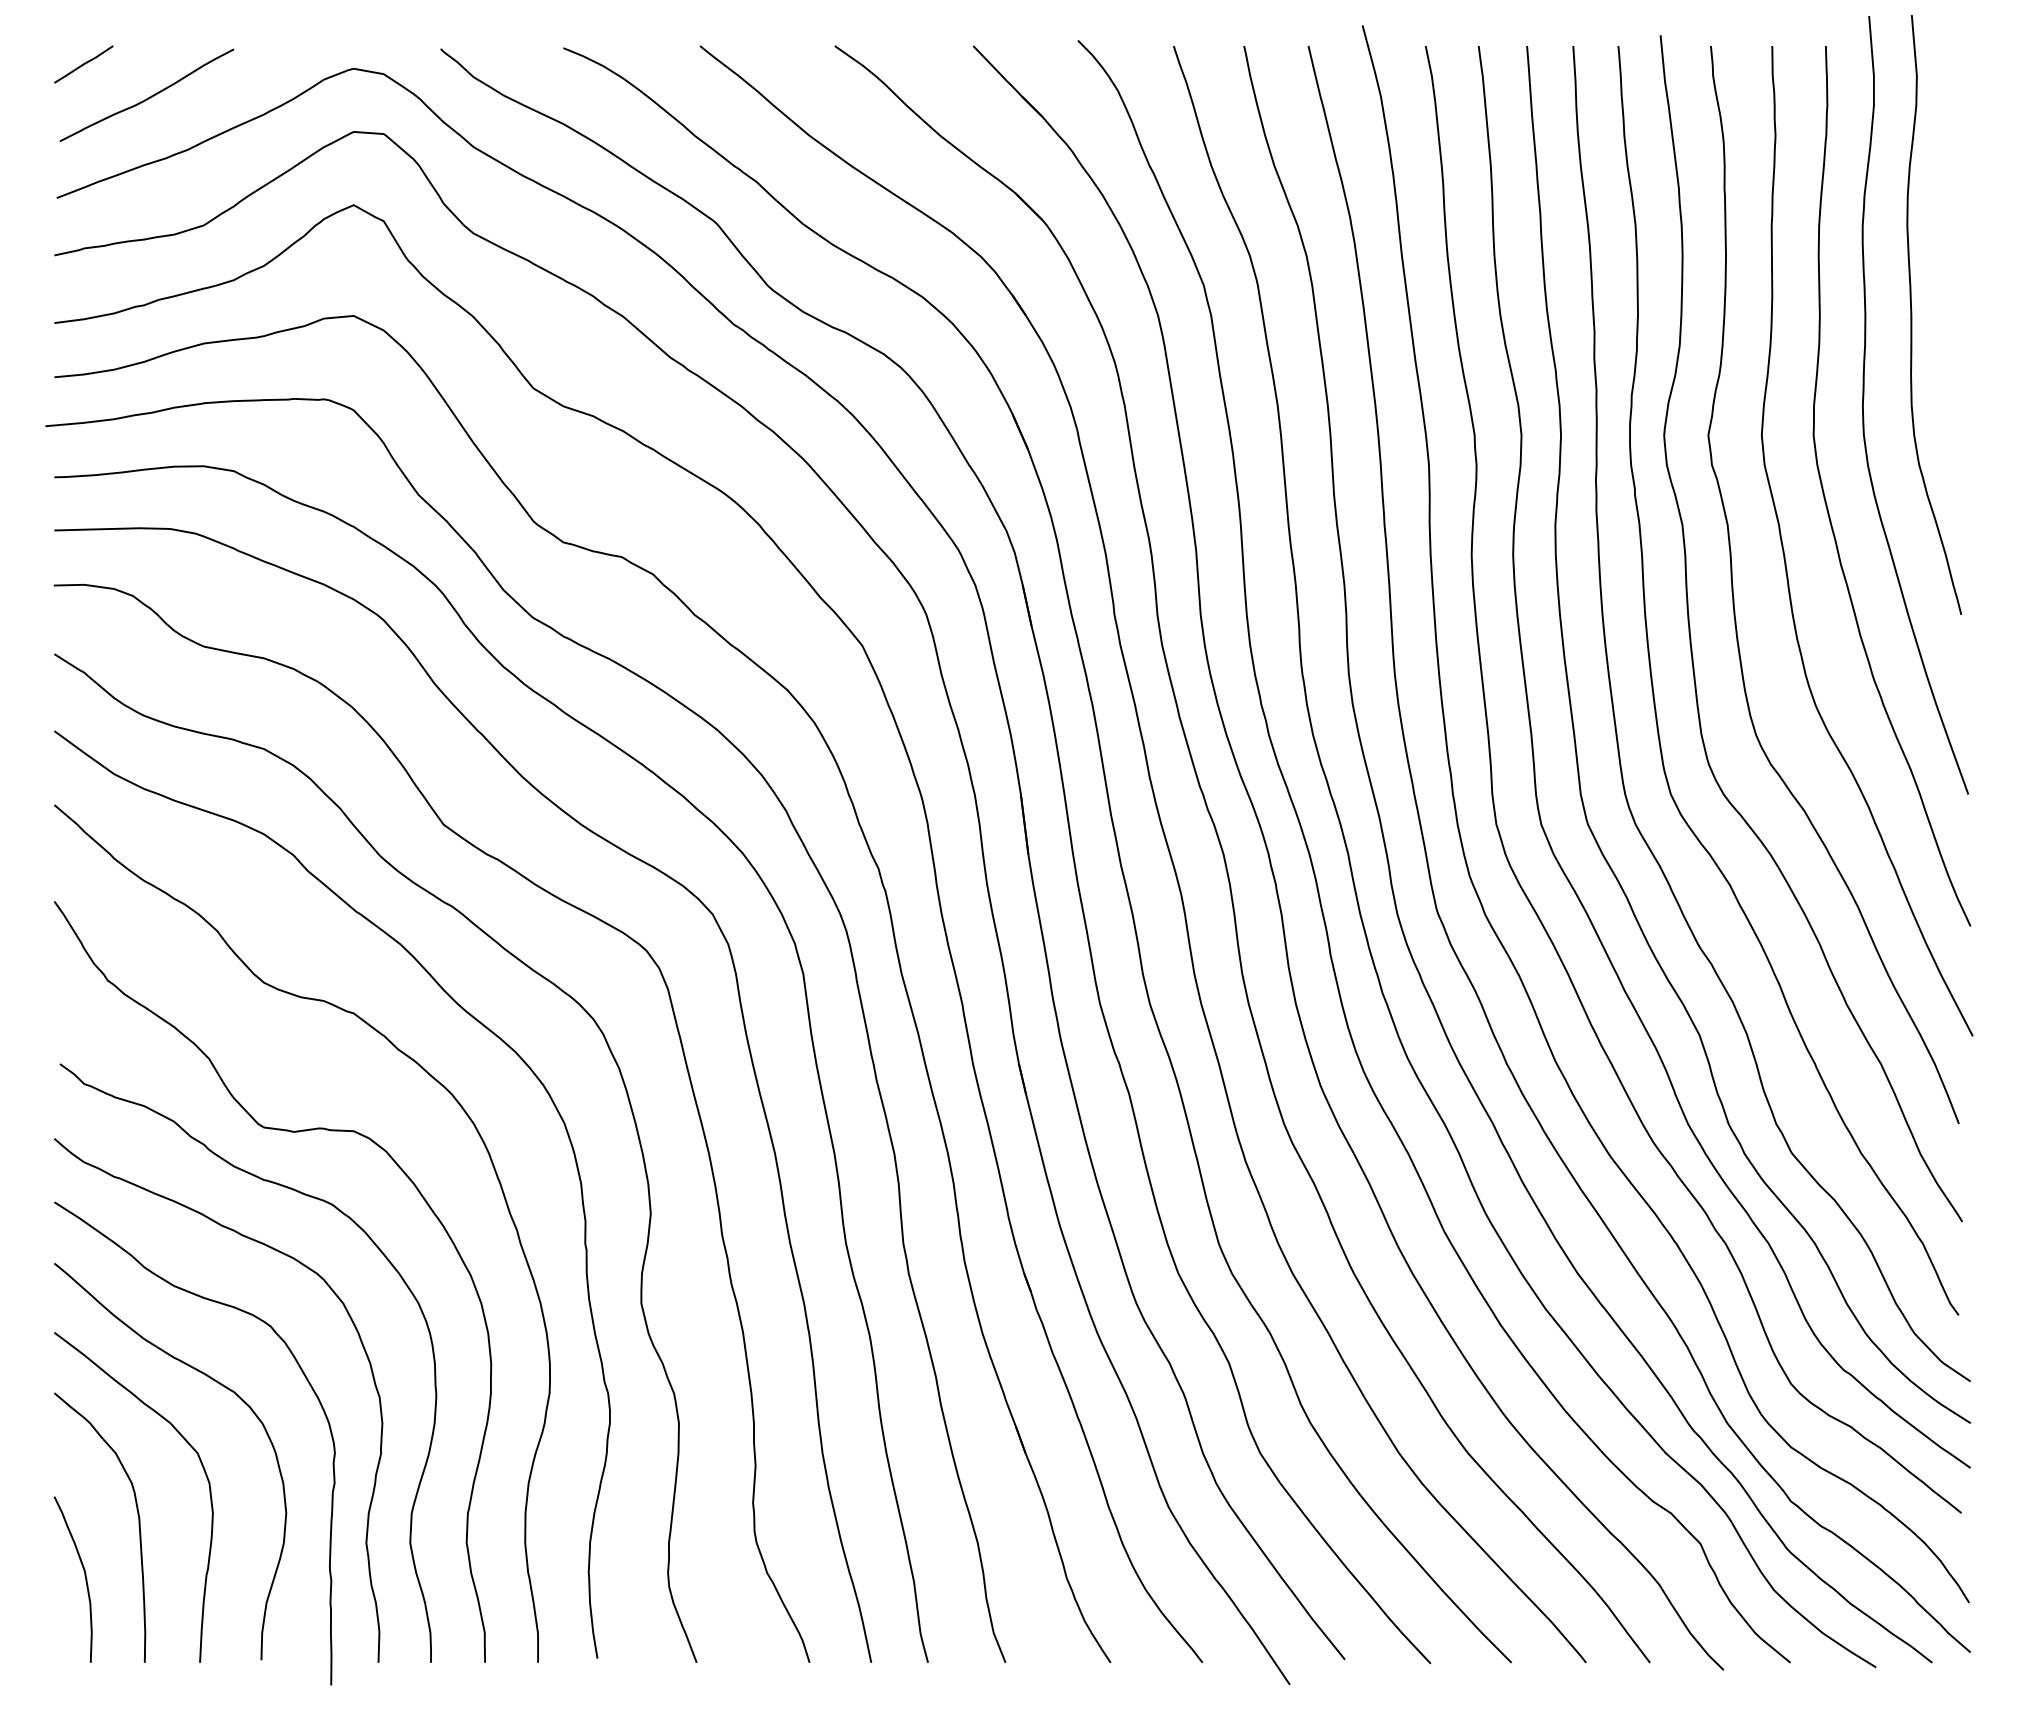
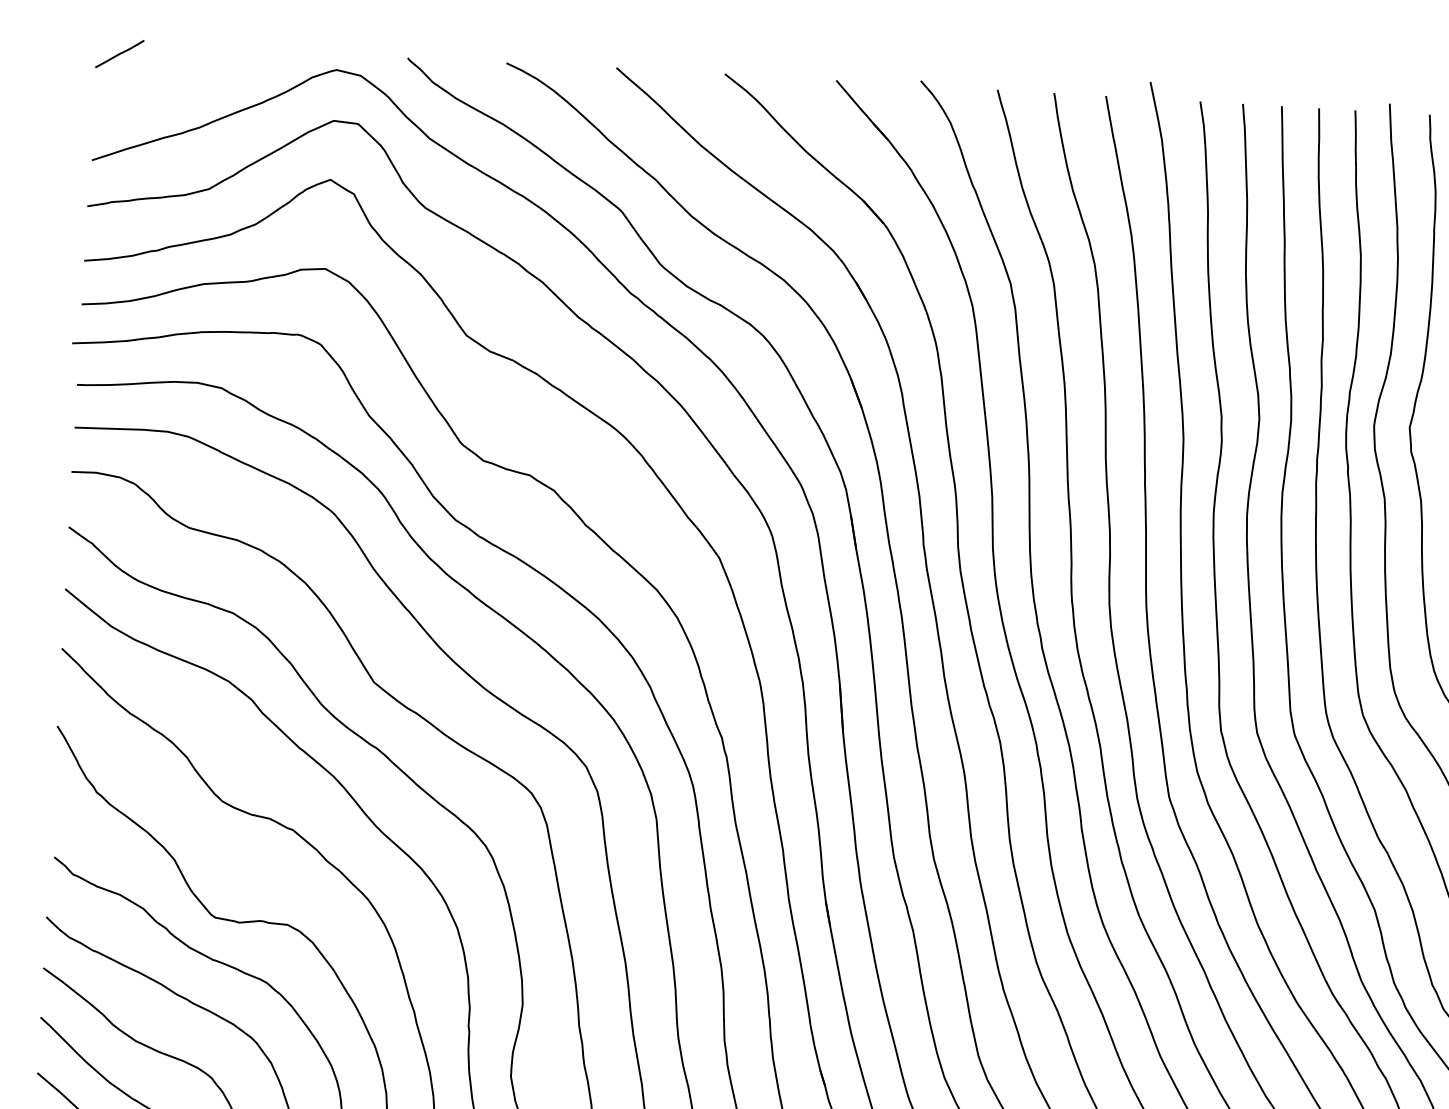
curve: (149, 96) -> (171, 82), removed

